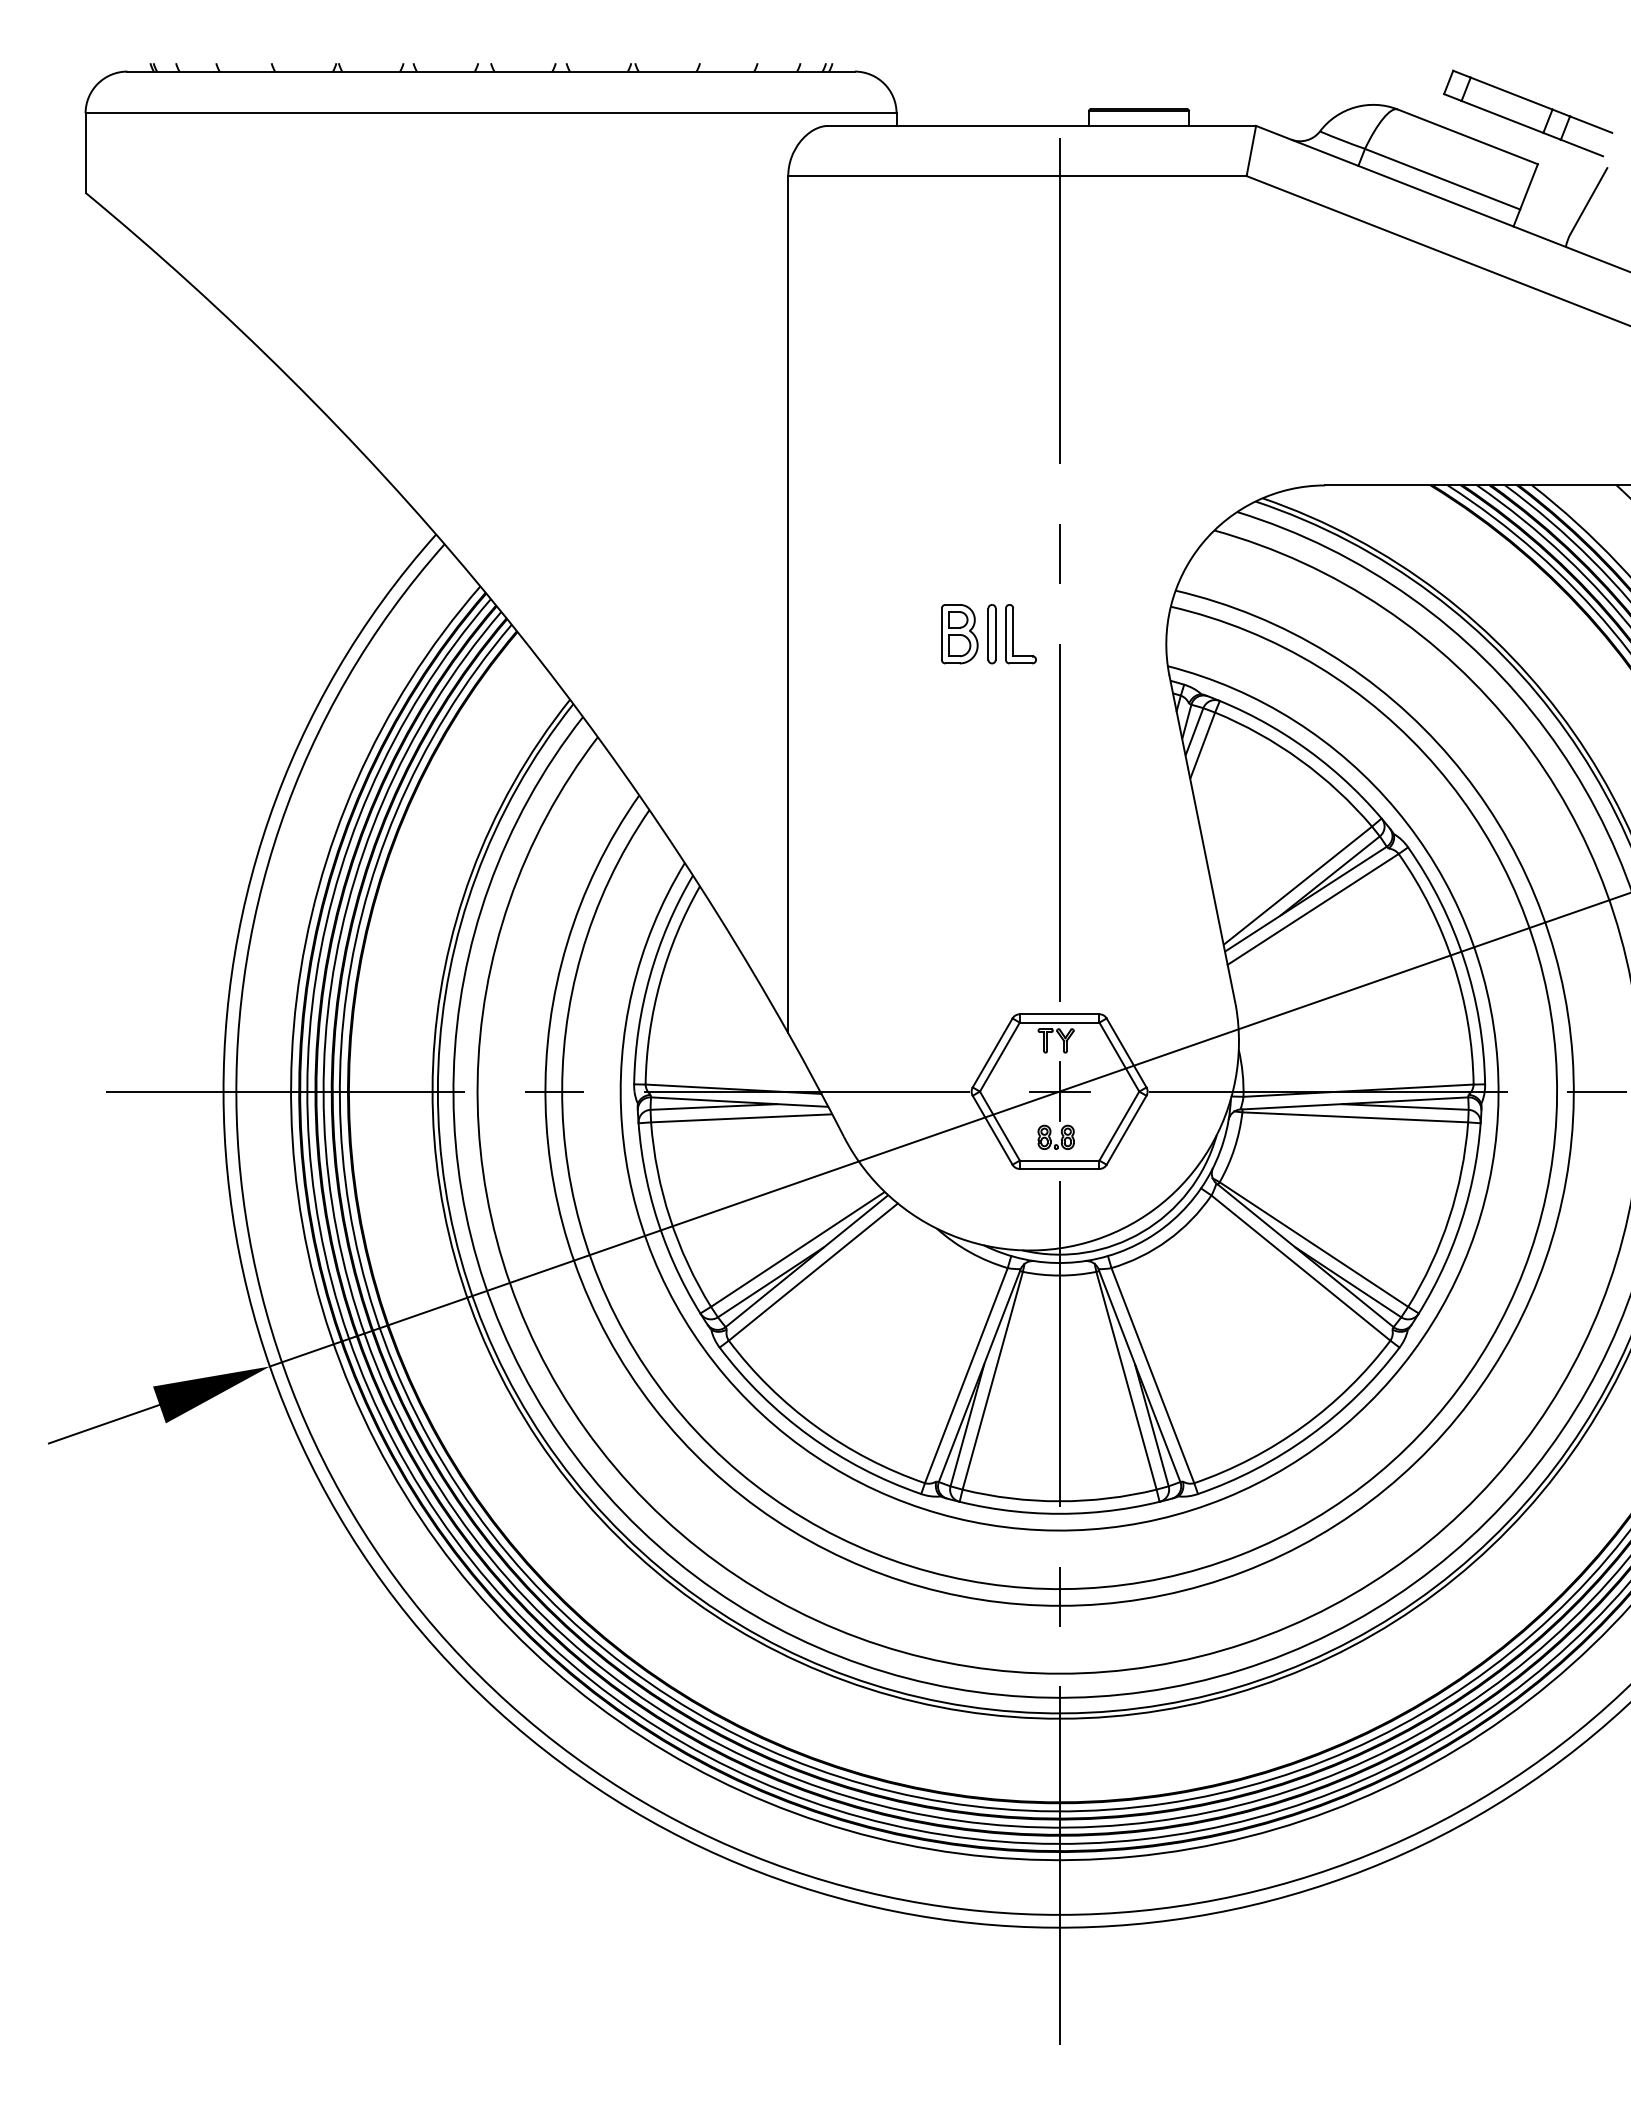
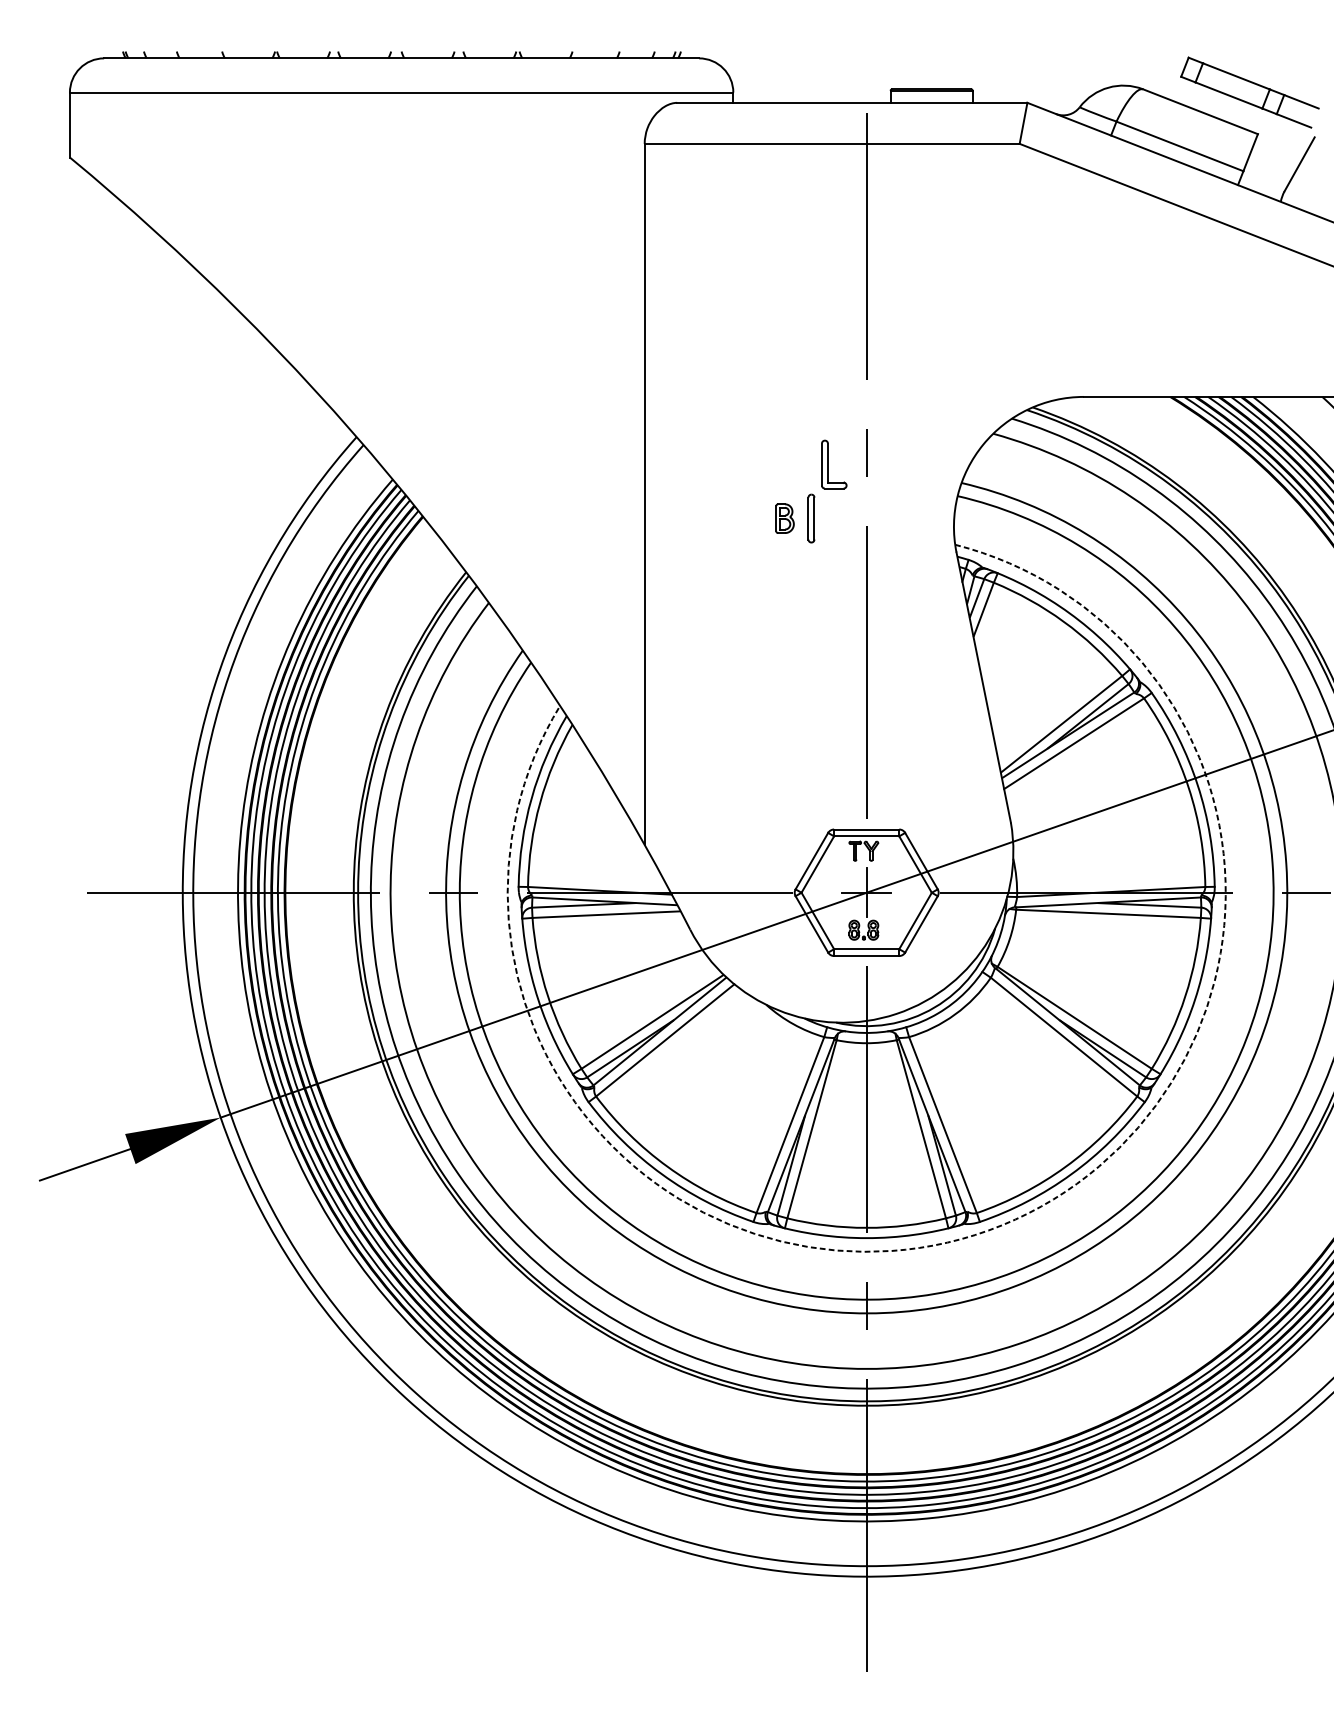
part: (959, 634) -> (784, 518), size x0.6
part: (1013, 634) -> (828, 464), moved
arc: (1225, 1498) -> (1002, 1225), solid -> dashed

